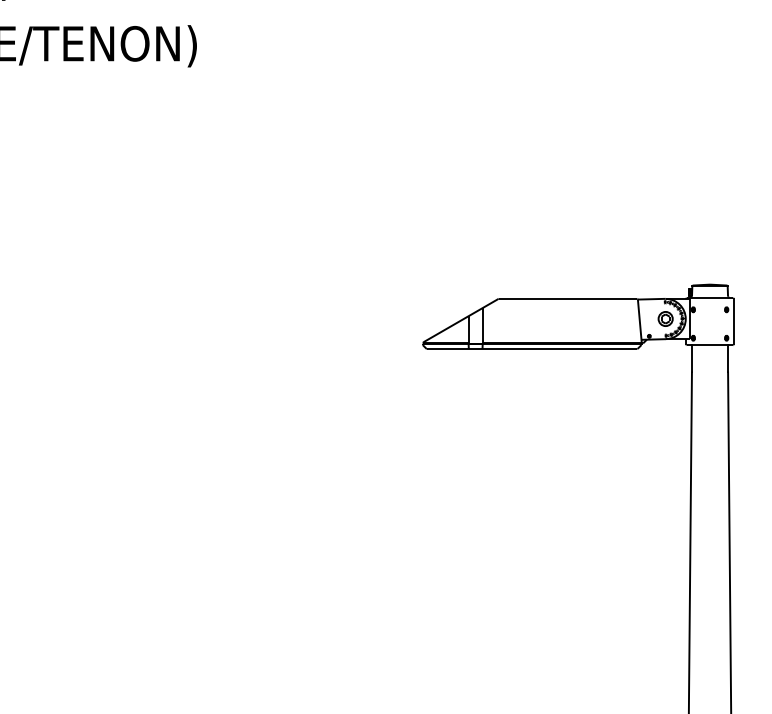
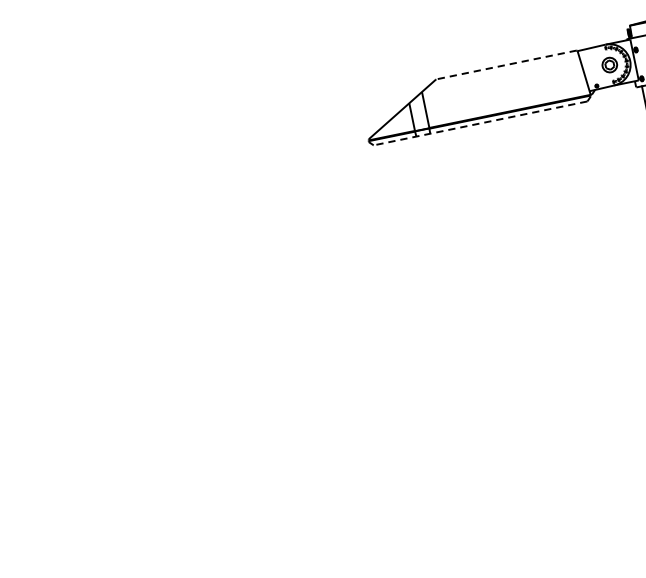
line: (567, 298) -> (505, 64), solid -> dashed
line: (531, 349) -> (480, 123), solid -> dashed

